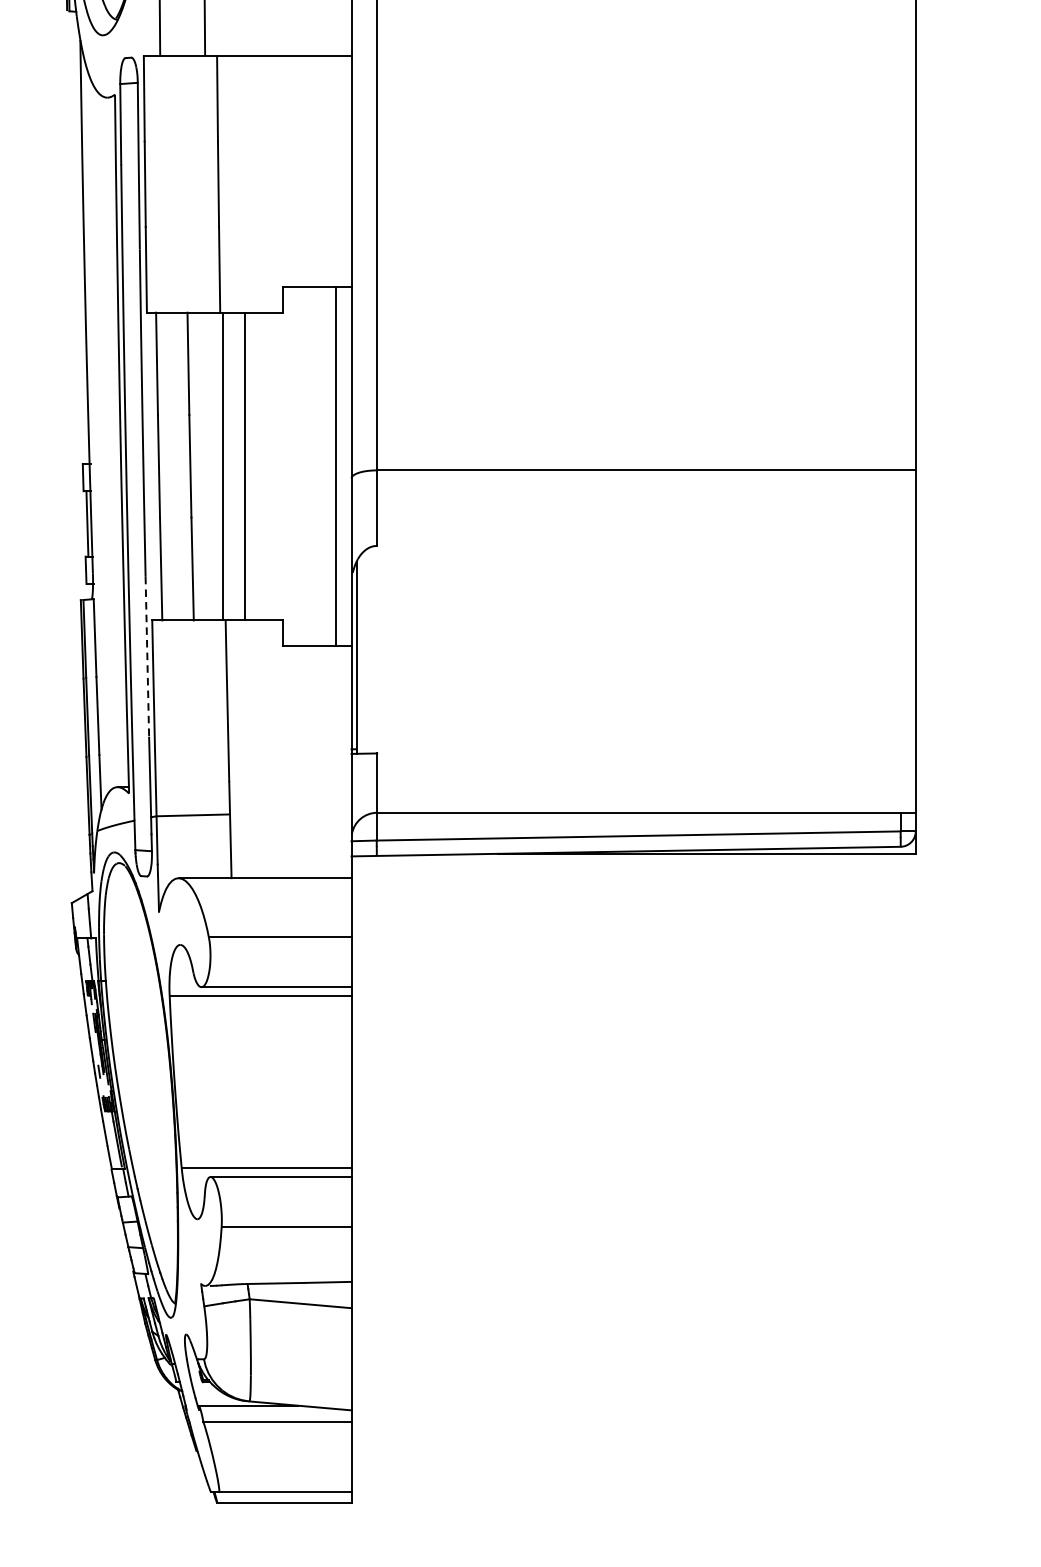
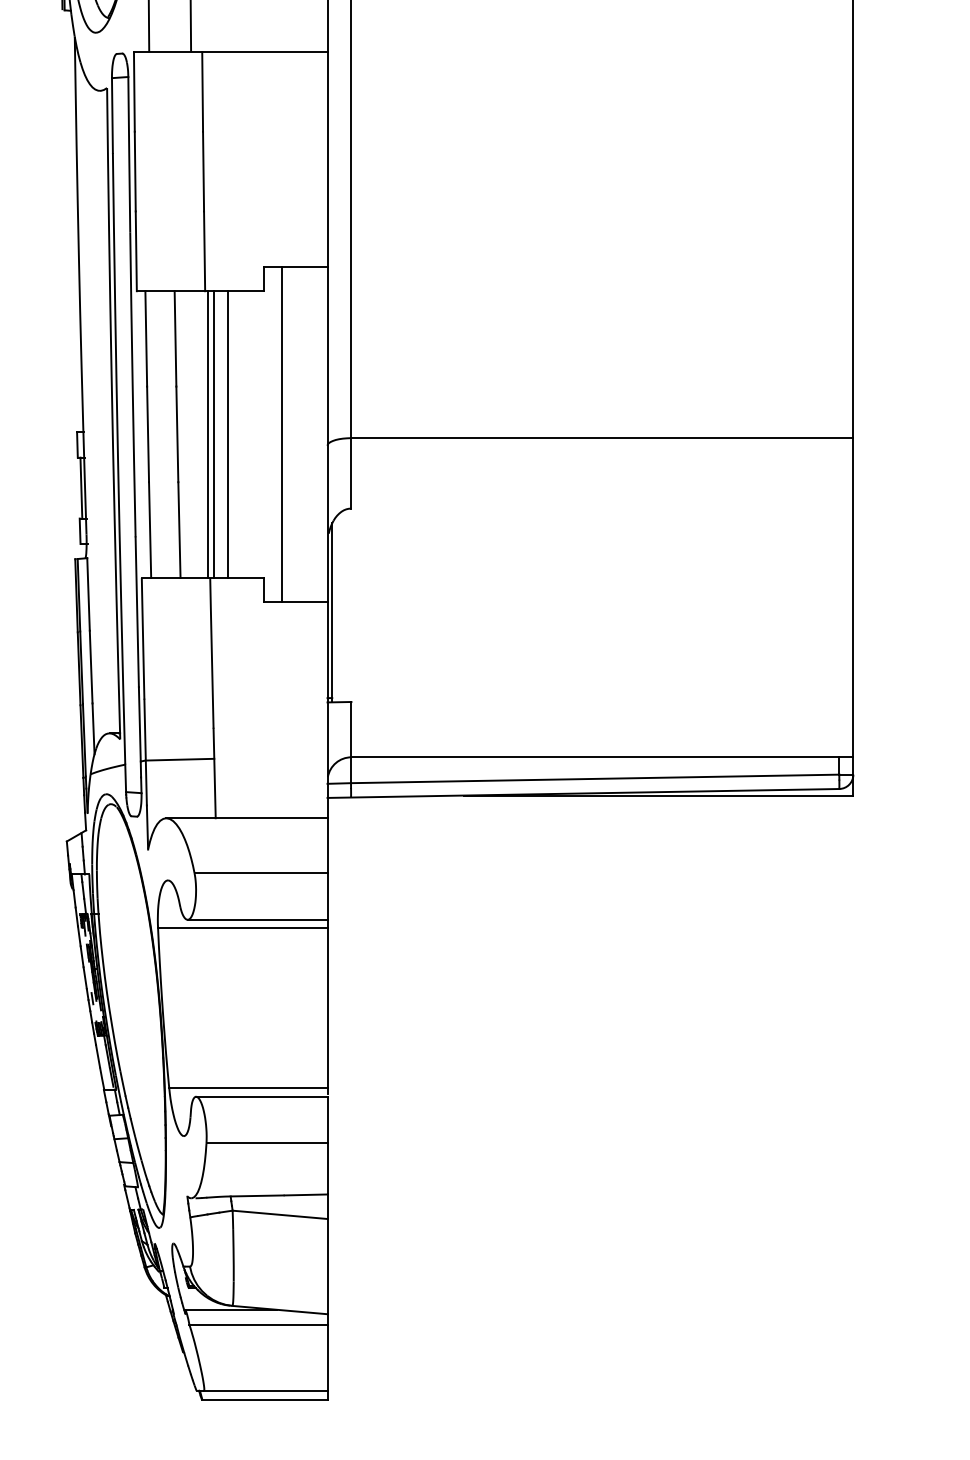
line: (230, 466) -> (214, 434), added
line: (336, 466) -> (282, 434), moved
line: (147, 657) -> (137, 612), dashed -> solid

